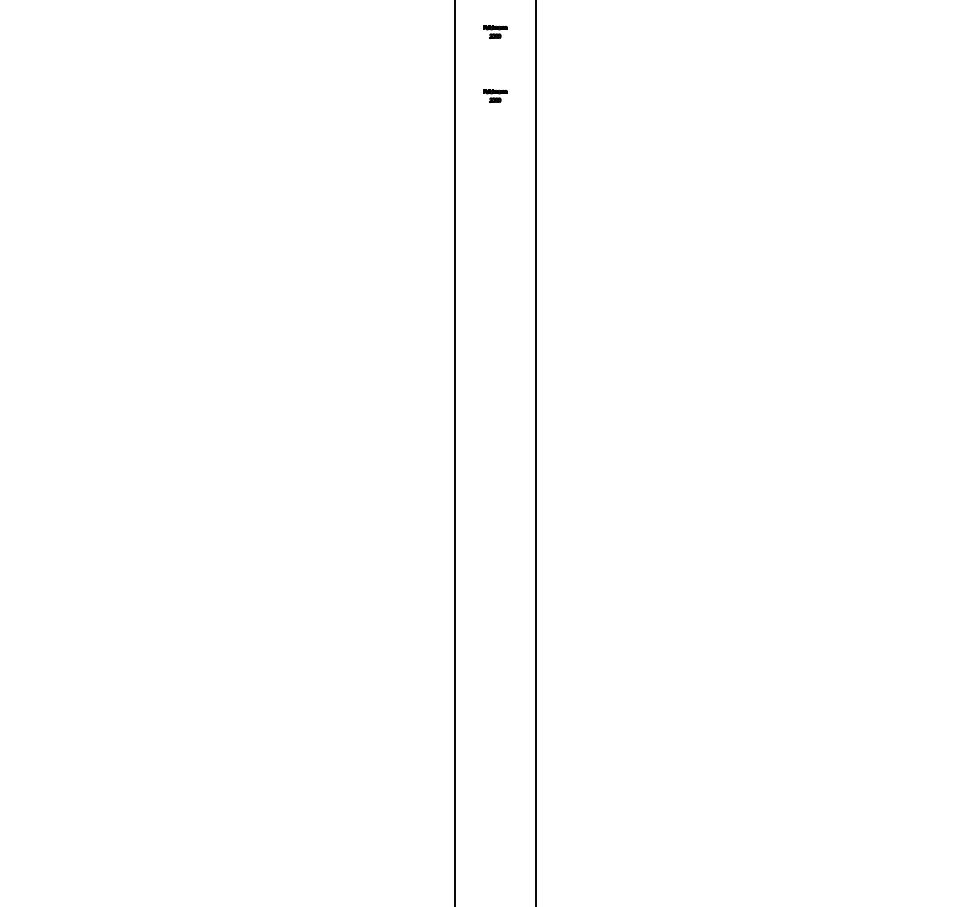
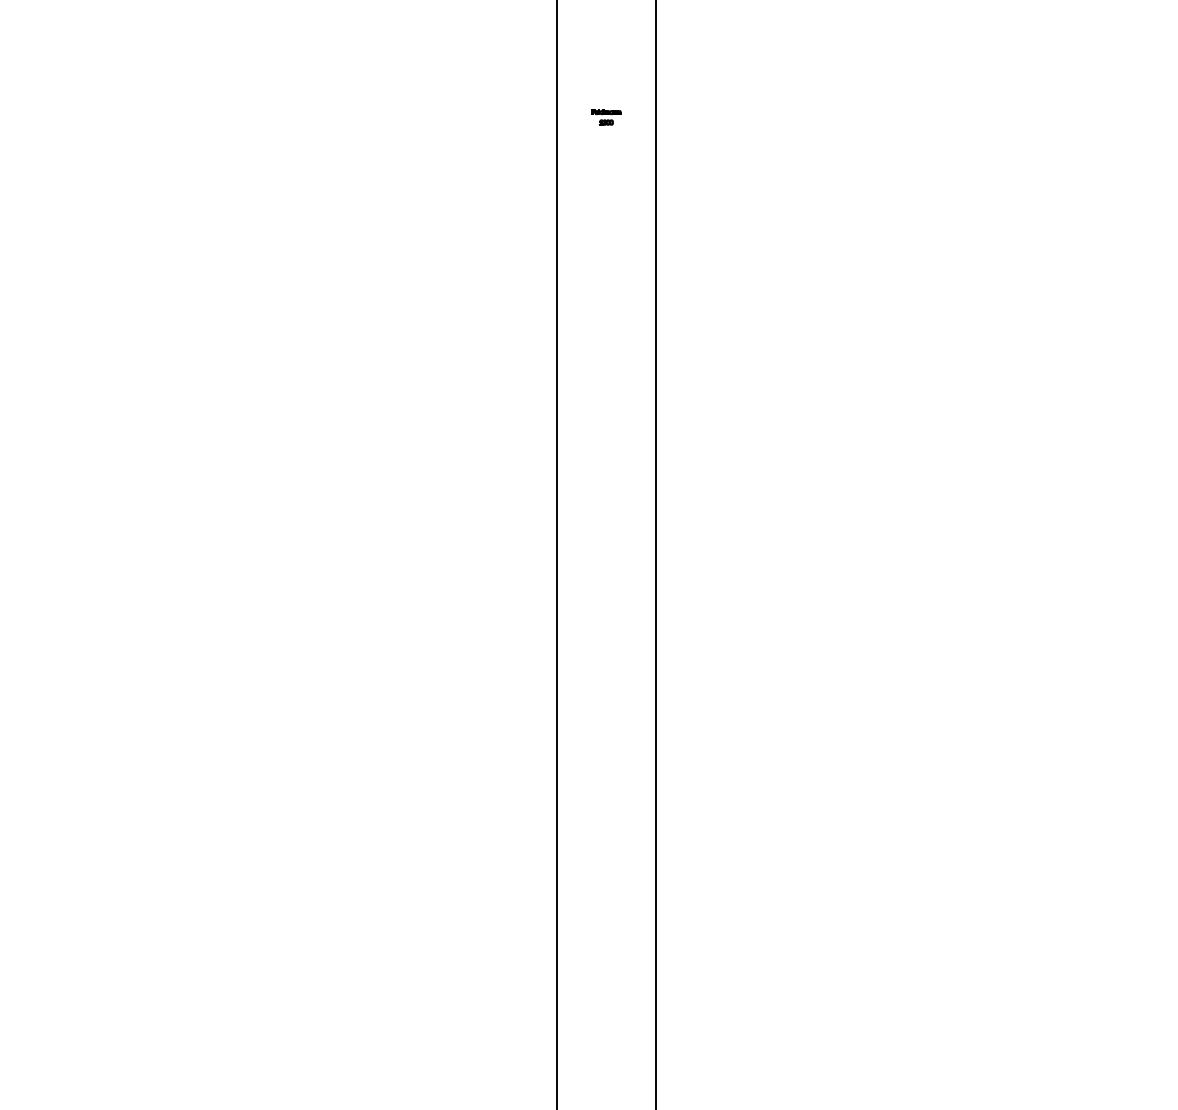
part: (495, 31) -> (606, 38), removed

